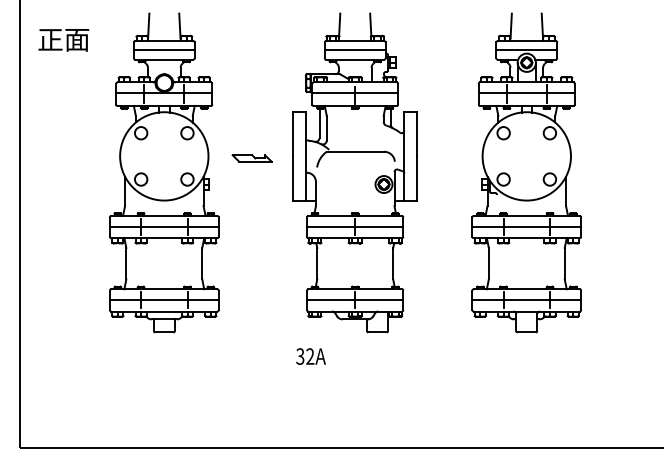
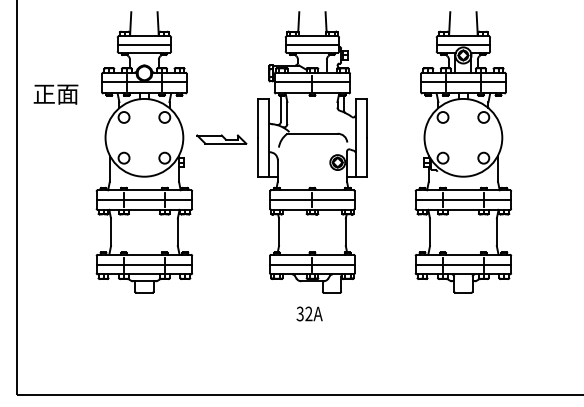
text: (63, 40) -> (55, 94), moved
part: (251, 158) -> (221, 139), size x1.43
text: (310, 356) -> (309, 313), moved

